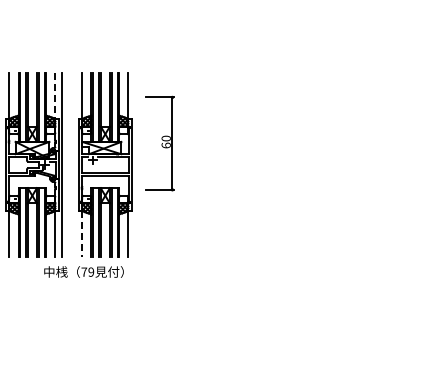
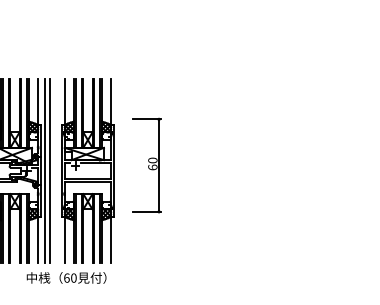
line: (55, 96) -> (38, 102), dashed -> solid
part: (159, 143) -> (146, 165), moved
line: (67, 164) -> (50, 170), added
line: (82, 234) -> (65, 240), dashed -> solid
text: (87, 271) -> (70, 277), 79 -> 60

